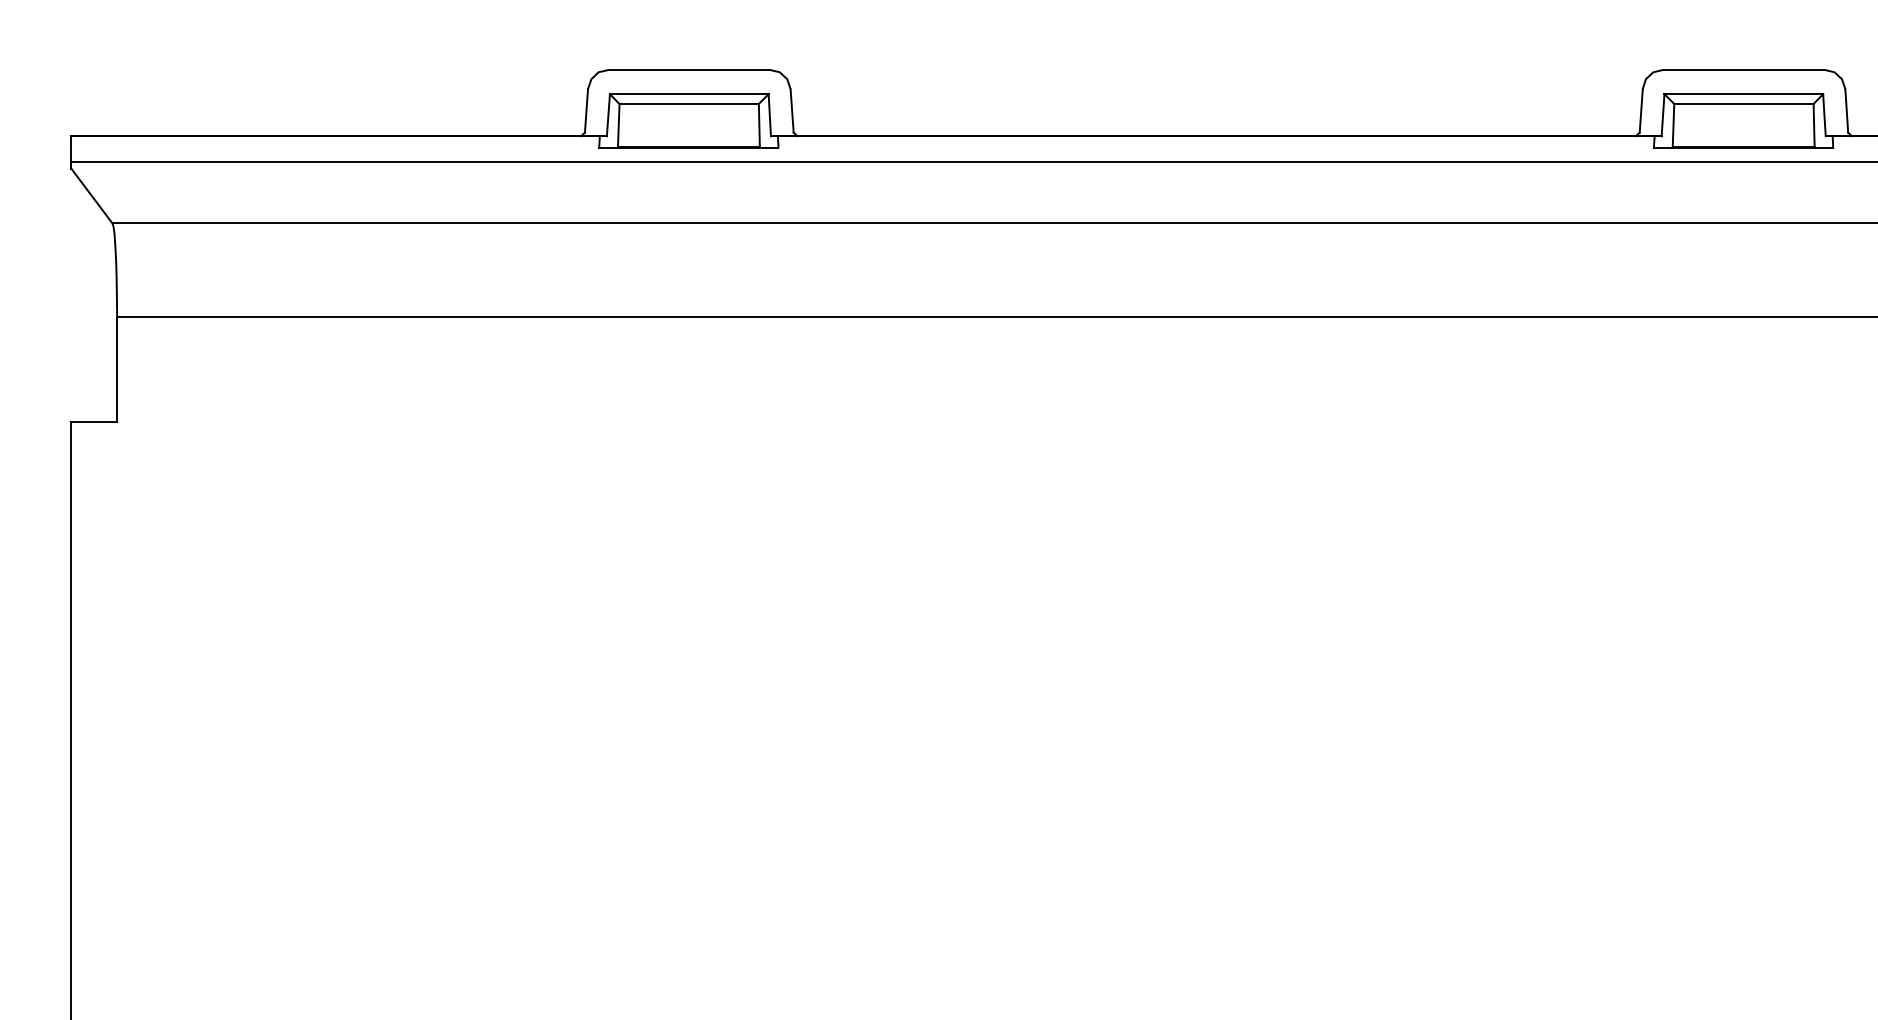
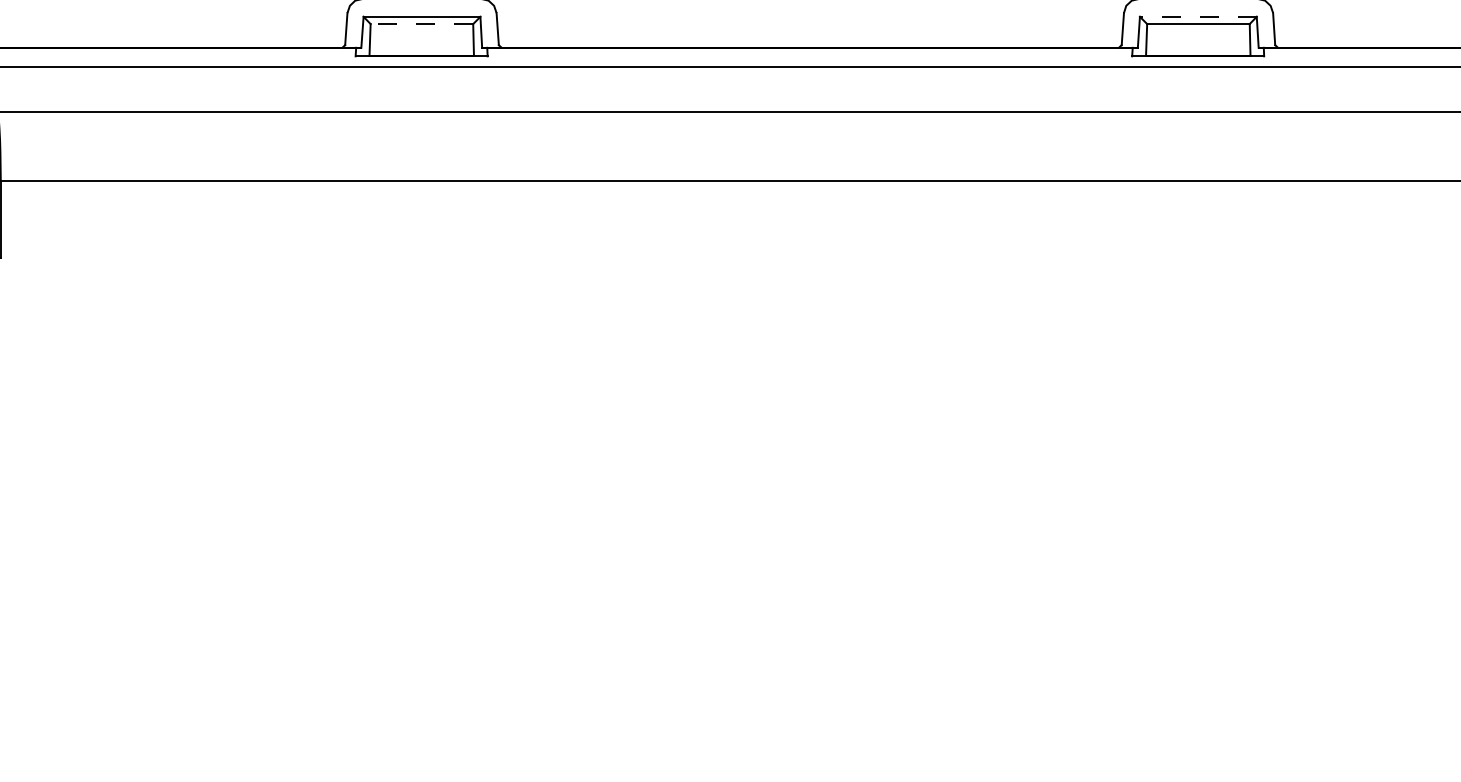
line: (1742, 93) -> (1197, 16), solid -> dashed
line: (688, 104) -> (421, 24), solid -> dashed

